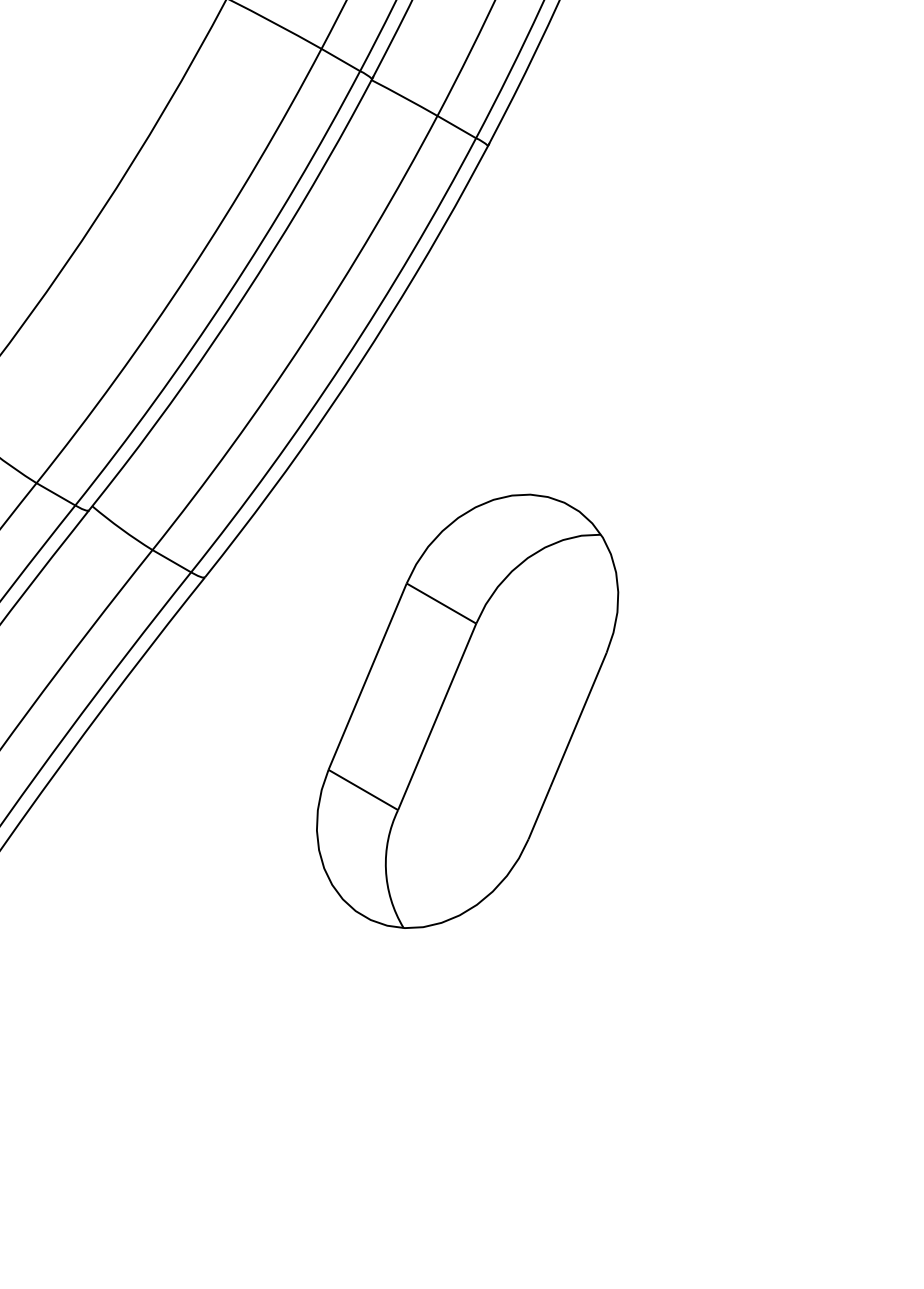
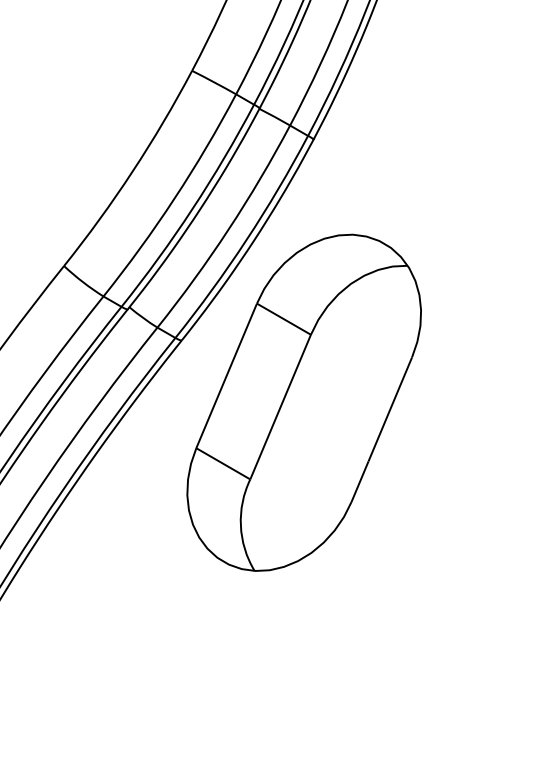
part: (466, 710) -> (303, 402), size x1.67

